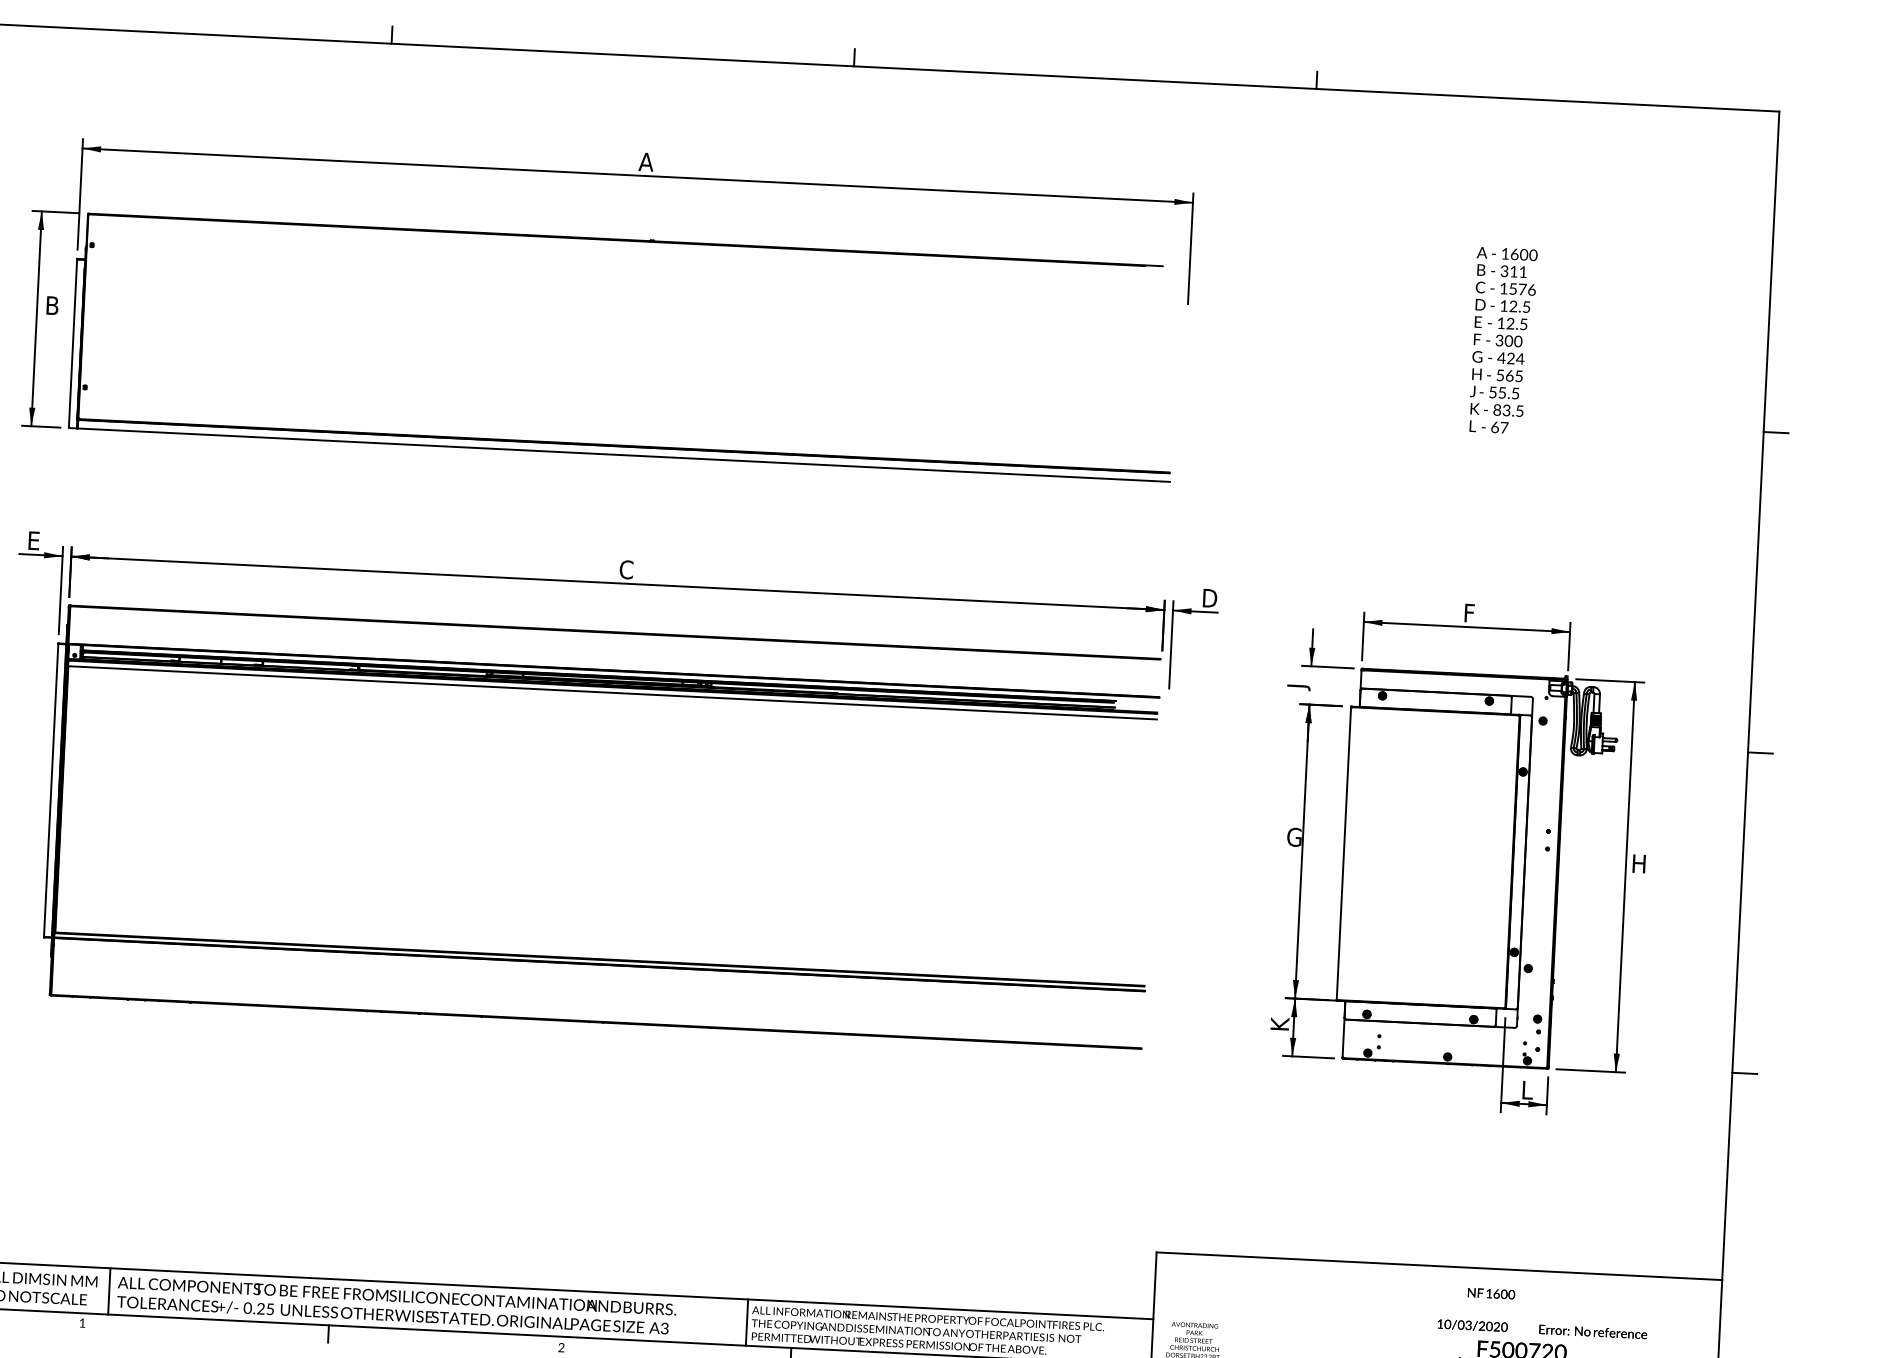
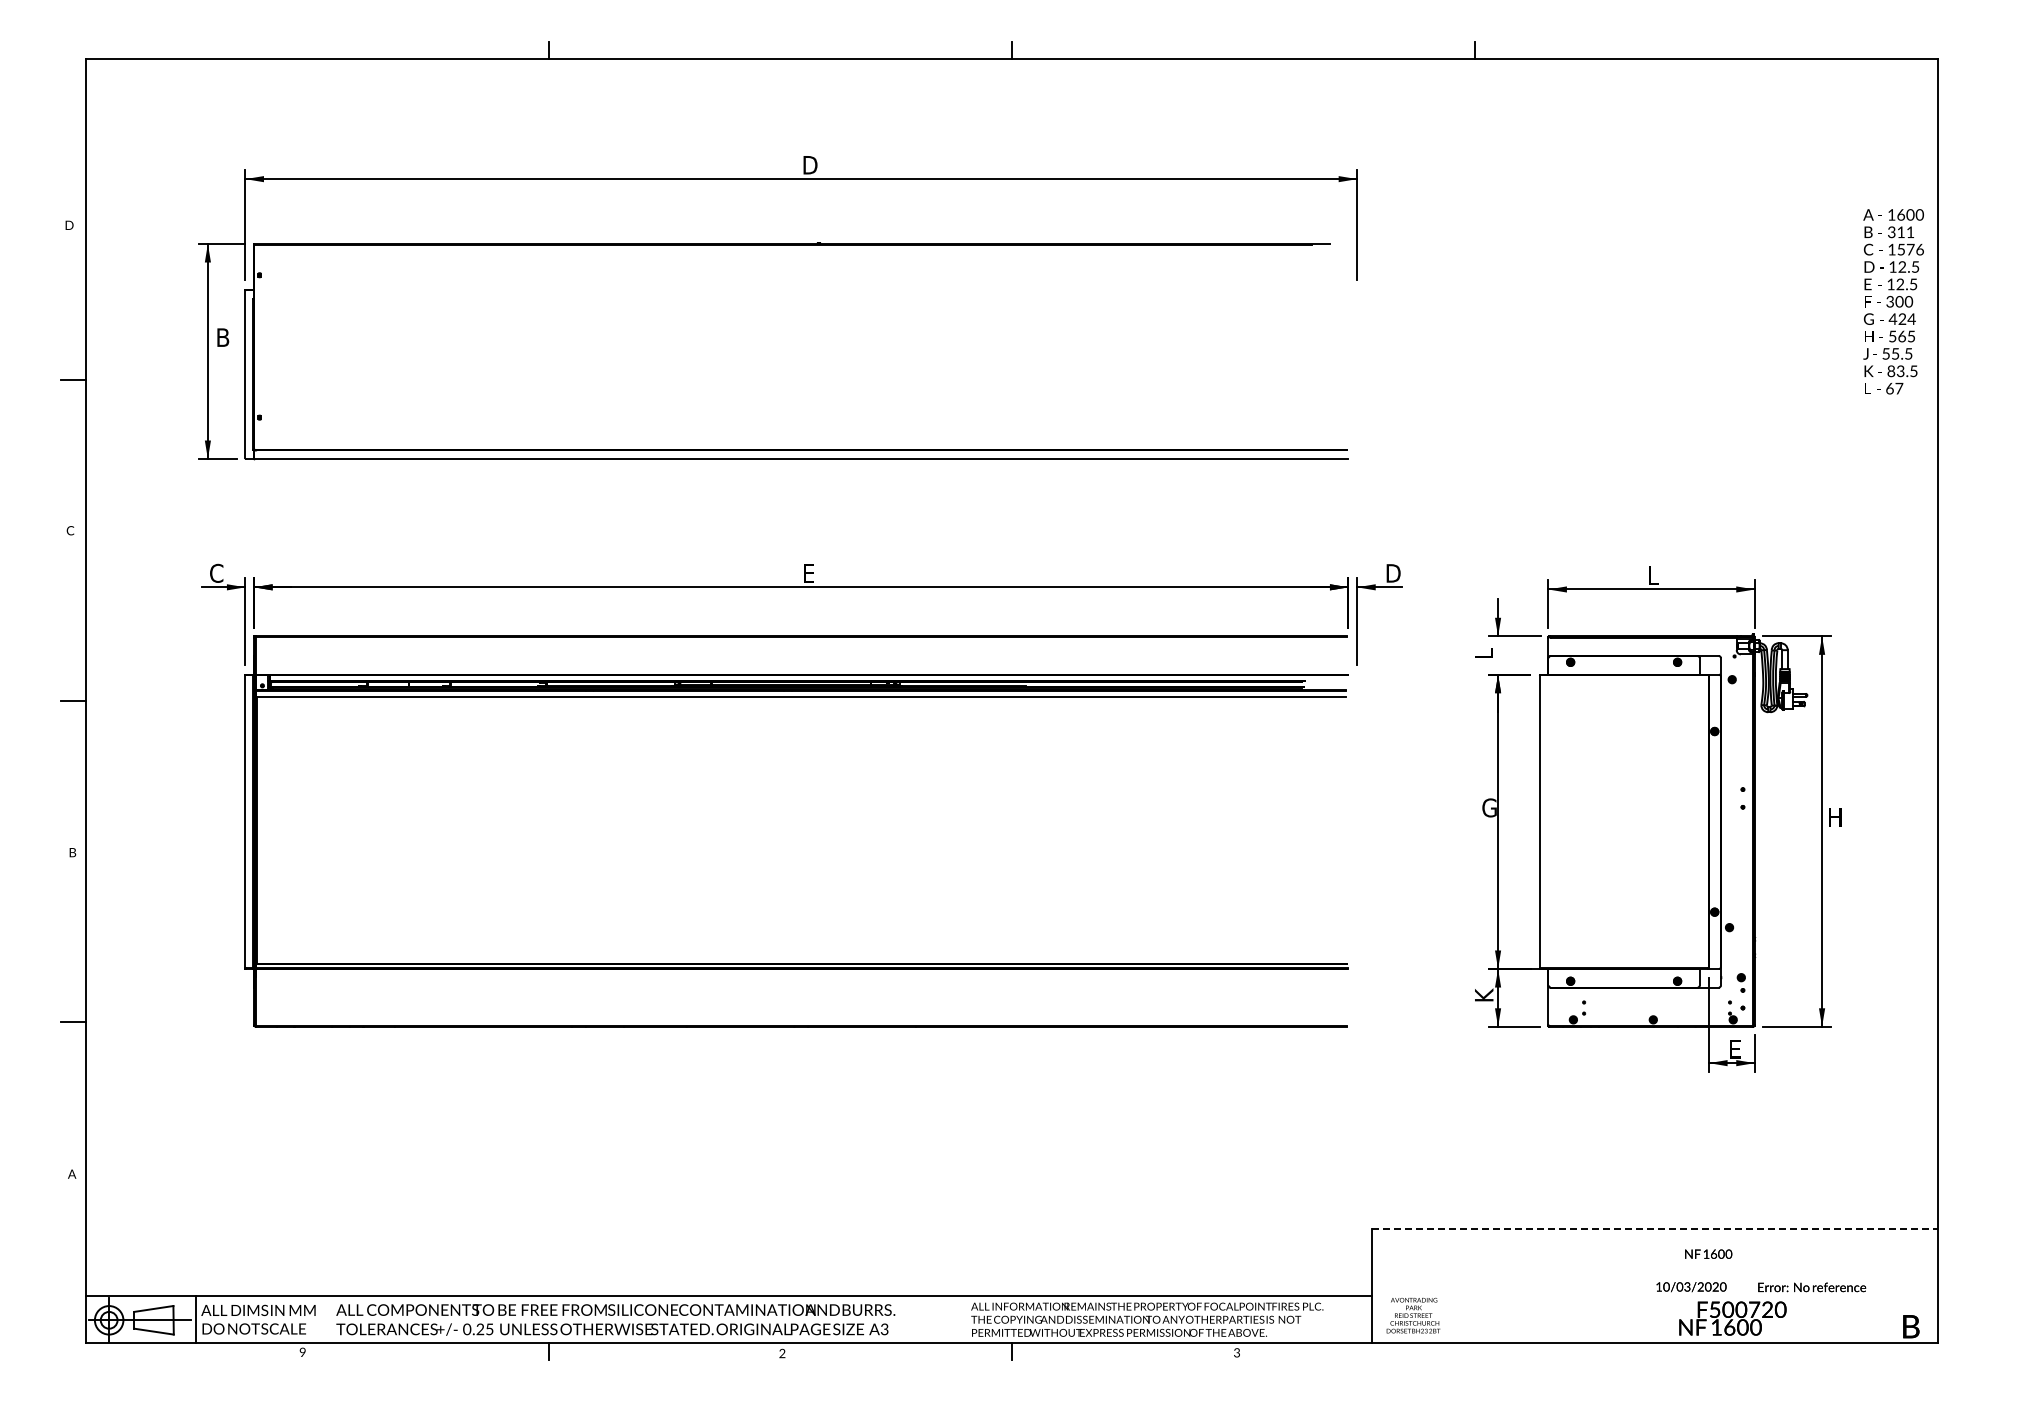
text: (646, 162) -> (809, 165), A -> D
text: (1502, 340) -> (1893, 301), moved
line: (1775, 432) -> (1950, 380), removed
text: (34, 539) -> (216, 572), E -> C
text: (625, 568) -> (808, 572), C -> E
text: (1470, 613) -> (1654, 575), F -> L
text: (1298, 683) -> (1486, 654), J -> L
line: (1760, 752) -> (1950, 700), removed
line: (1744, 1073) -> (1950, 1021), removed
text: (1529, 1090) -> (1736, 1049), L -> E
line: (1439, 1266) -> (1655, 1229), solid -> dashed
line: (109, 1291) -> (328, 1319), removed
text: (82, 1322) -> (302, 1351), 1 -> 9
line: (747, 1322) -> (966, 1319), removed

